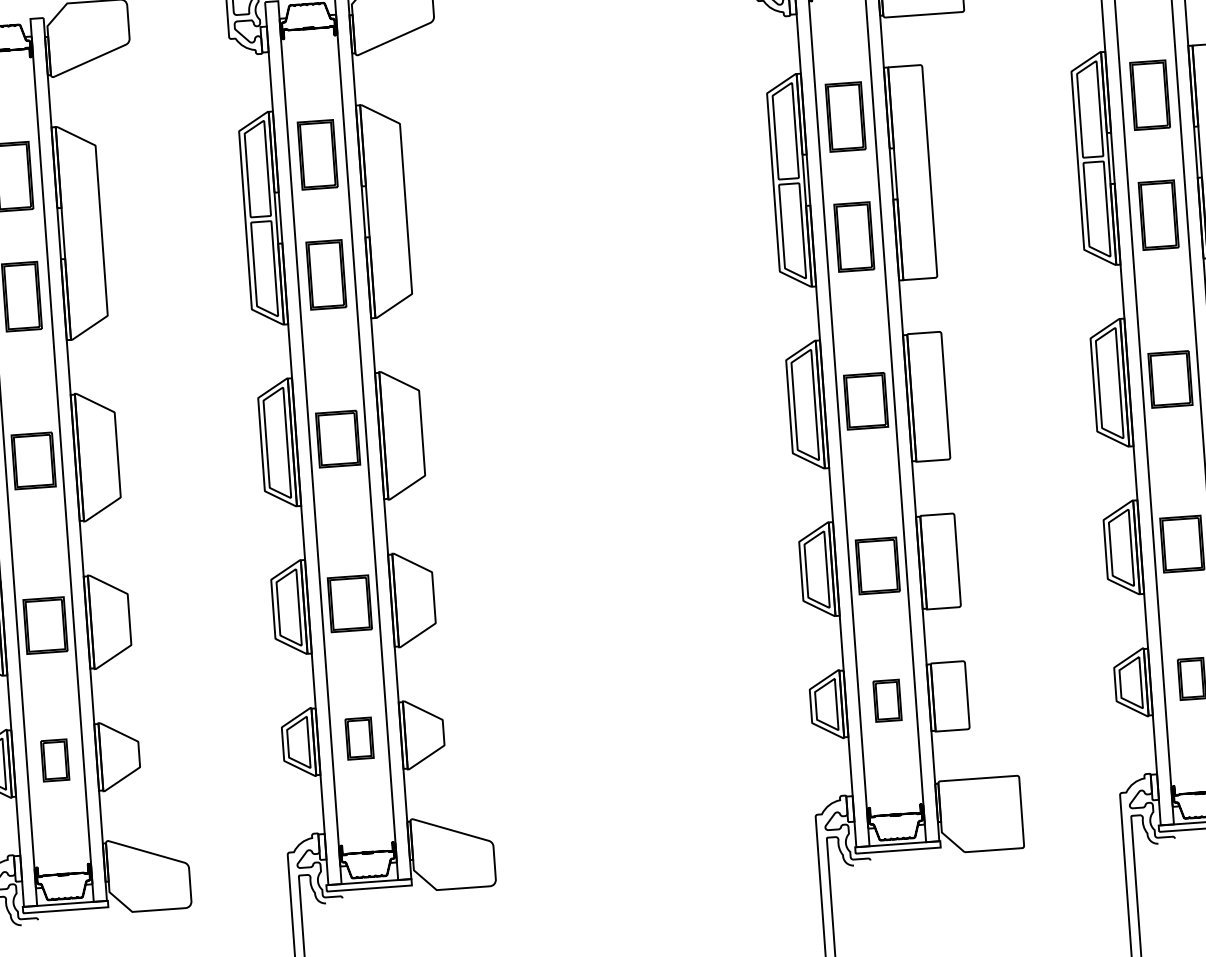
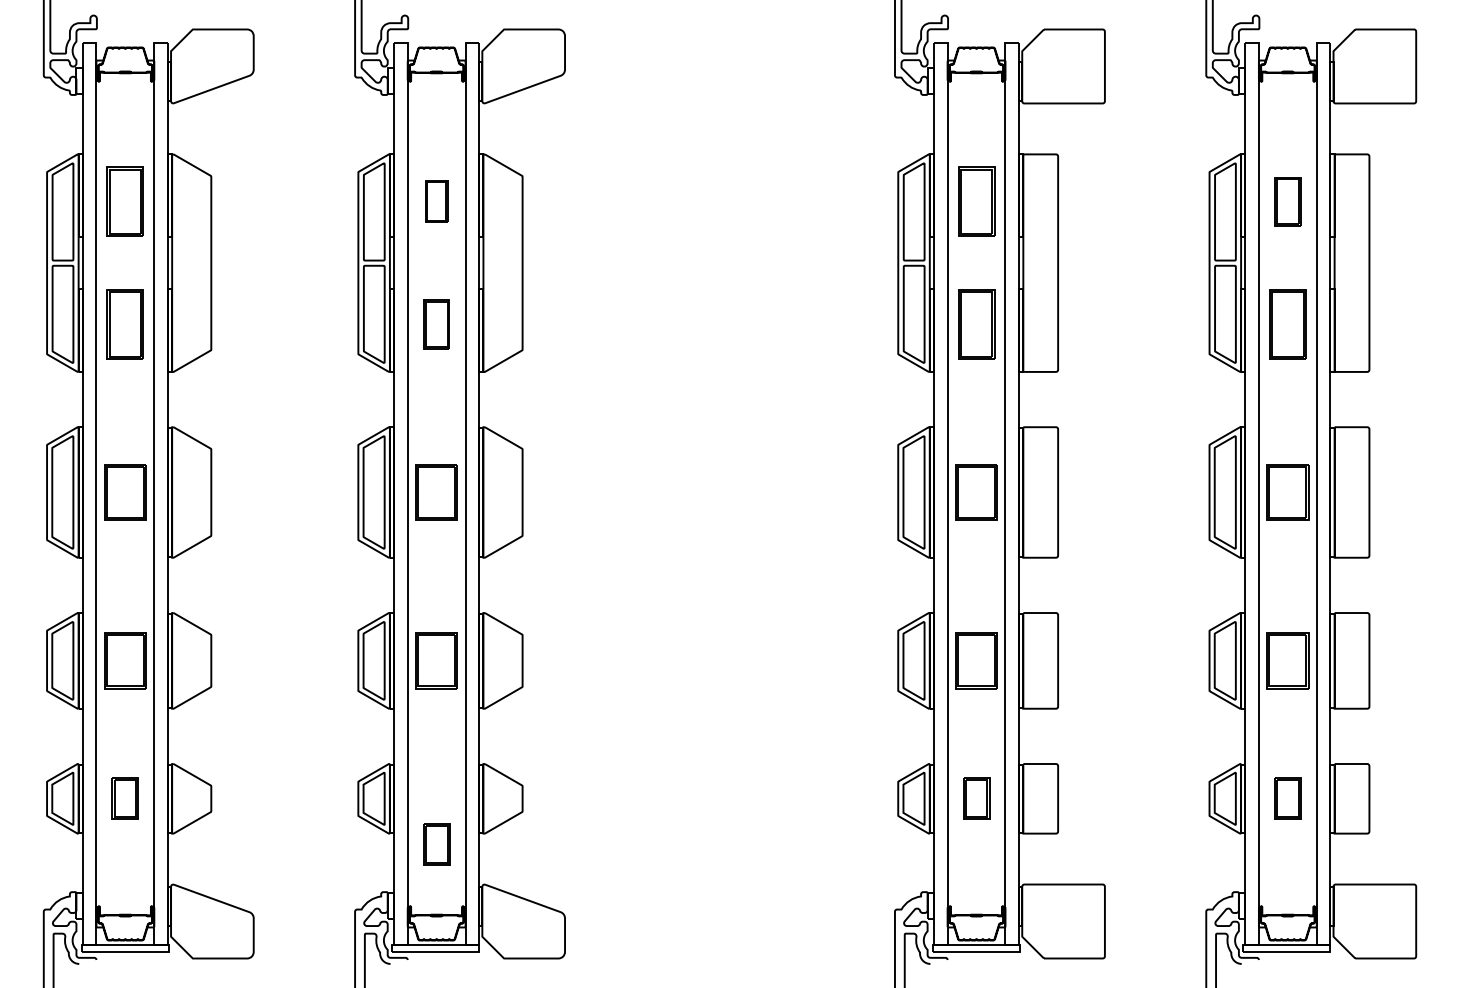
part: (1149, 94) -> (1287, 201), size x0.7
part: (317, 154) -> (436, 201), size x0.6
part: (326, 274) -> (436, 324), size x0.7
part: (359, 738) -> (436, 844), moved

